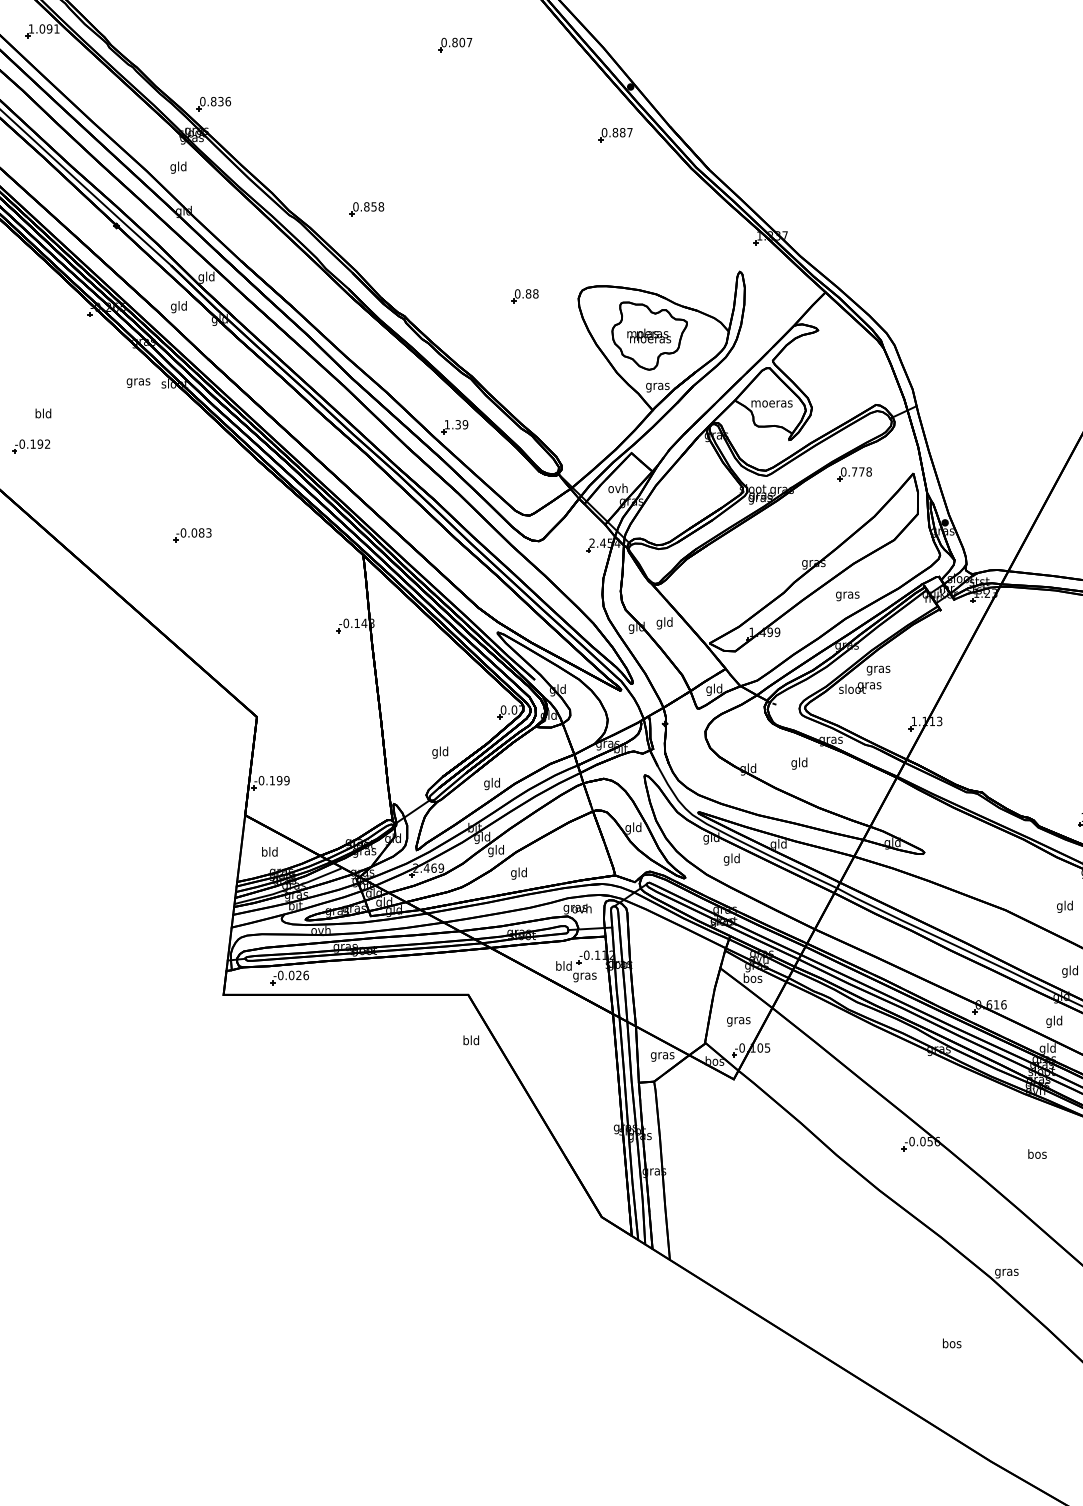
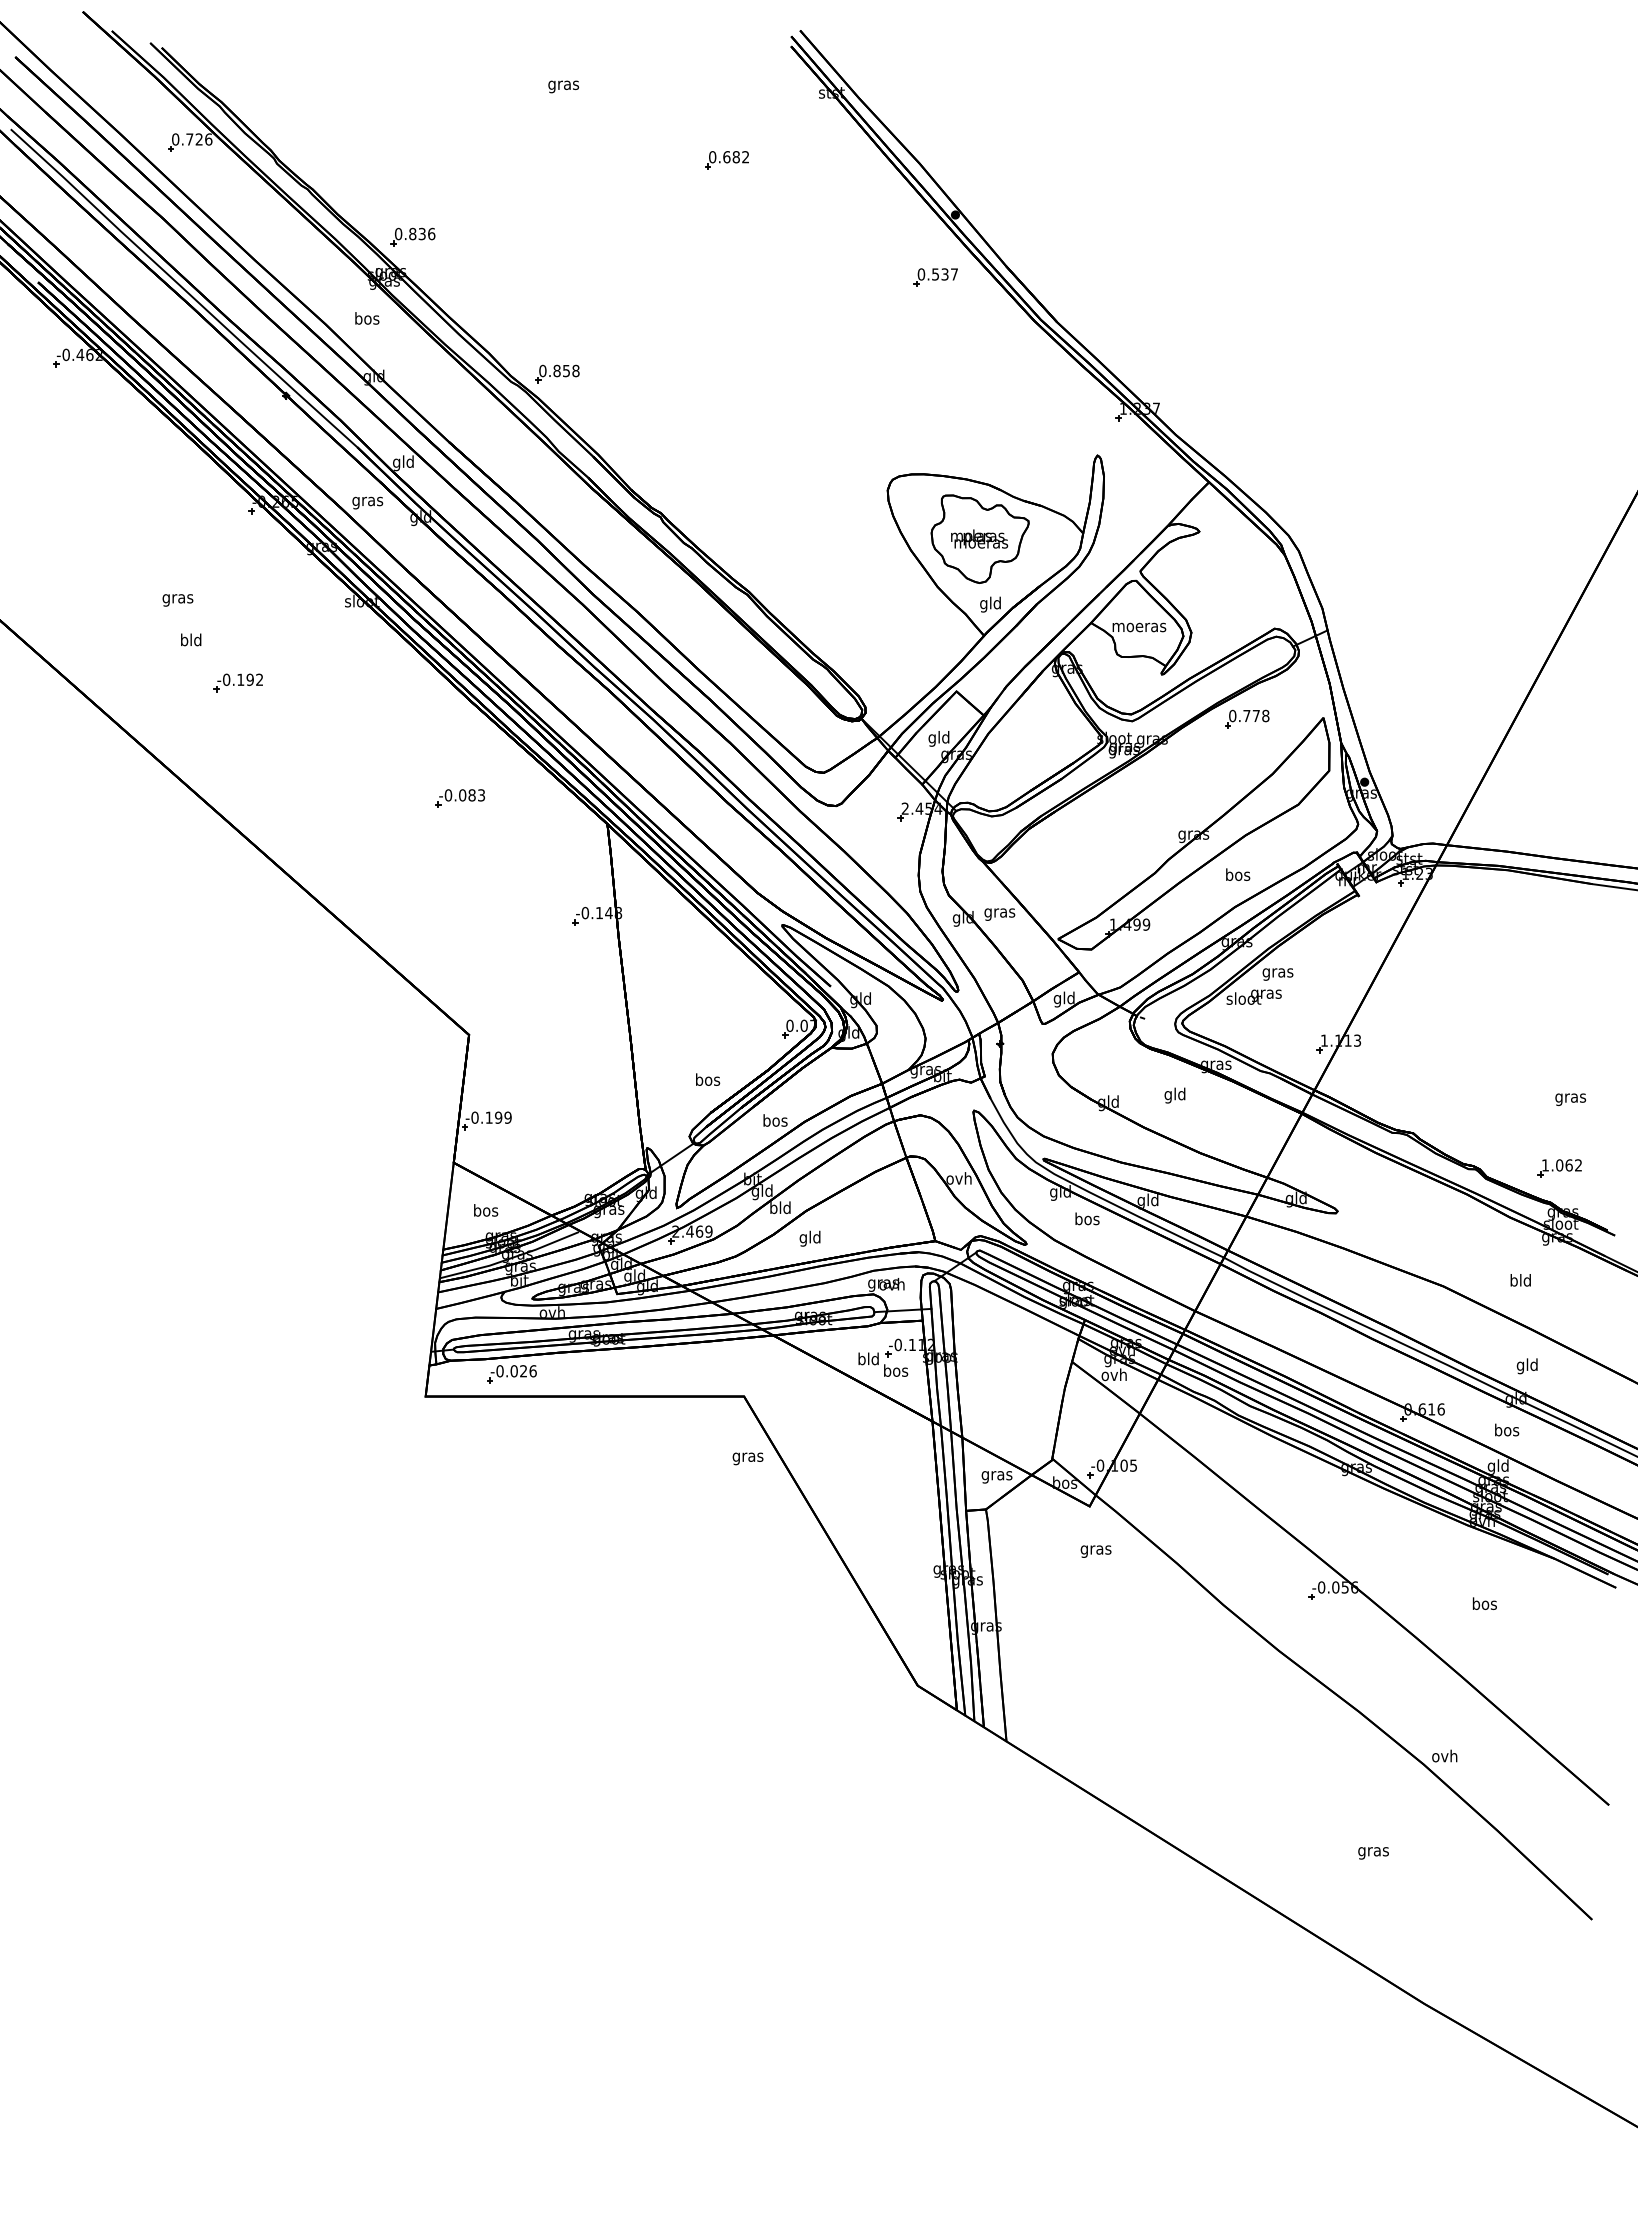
text: (44, 28) -> (192, 139), 1.091 -> 0.726
text: (462, 42) -> (736, 157), 0.807 -> 0.682
text: (619, 132) -> (940, 274), 0.887 -> 0.537
text: (178, 167) -> (367, 319), gld -> bos
part: (367, 208) -> (557, 373), moved
part: (524, 296) -> (817, 487), removed
text: (178, 307) -> (367, 501), gld -> gras
text: (138, 383) -> (177, 600), moved
text: (657, 386) -> (990, 604), gras -> gld
part: (454, 427) -> (726, 657), removed
part: (30, 446) -> (237, 682), moved
text: (617, 489) -> (938, 738), ovh -> gld
part: (191, 535) -> (459, 798), moved
text: (847, 595) -> (1237, 876), gras -> bos
text: (664, 622) -> (999, 912), gld -> gras
text: (440, 752) -> (708, 1081), gld -> bos
text: (492, 783) -> (775, 1121), gld -> bos
text: (633, 828) -> (958, 1179), gld -> ovh
text: (270, 851) -> (486, 1210), bld -> bos
text: (490, 851) -> (773, 1209), gld -> bld
text: (732, 859) -> (1087, 1220), gld -> bos
text: (1059, 906) -> (1513, 1281), gld -> bld
text: (584, 976) -> (895, 1372), gras -> bos
text: (752, 977) -> (1113, 1374), bos -> ovh
text: (738, 1021) -> (1095, 1551), moved
text: (1054, 1021) -> (1507, 1431), gld -> bos
text: (470, 1041) -> (747, 1457), bld -> gras
text: (1006, 1272) -> (1444, 1757), gras -> ovh
text: (951, 1344) -> (1373, 1851), bos -> gras

